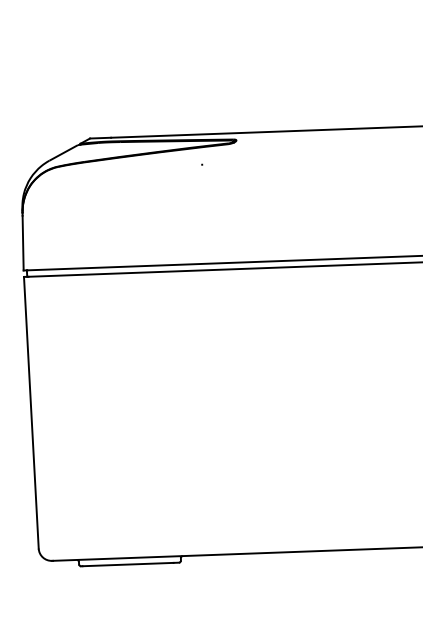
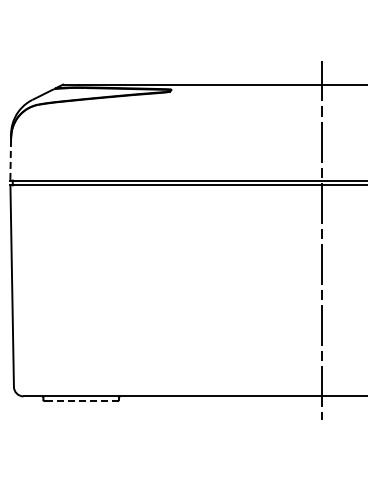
line: (22, 243) -> (10, 160), solid -> dashed
line: (127, 564) -> (79, 401), solid -> dashed

